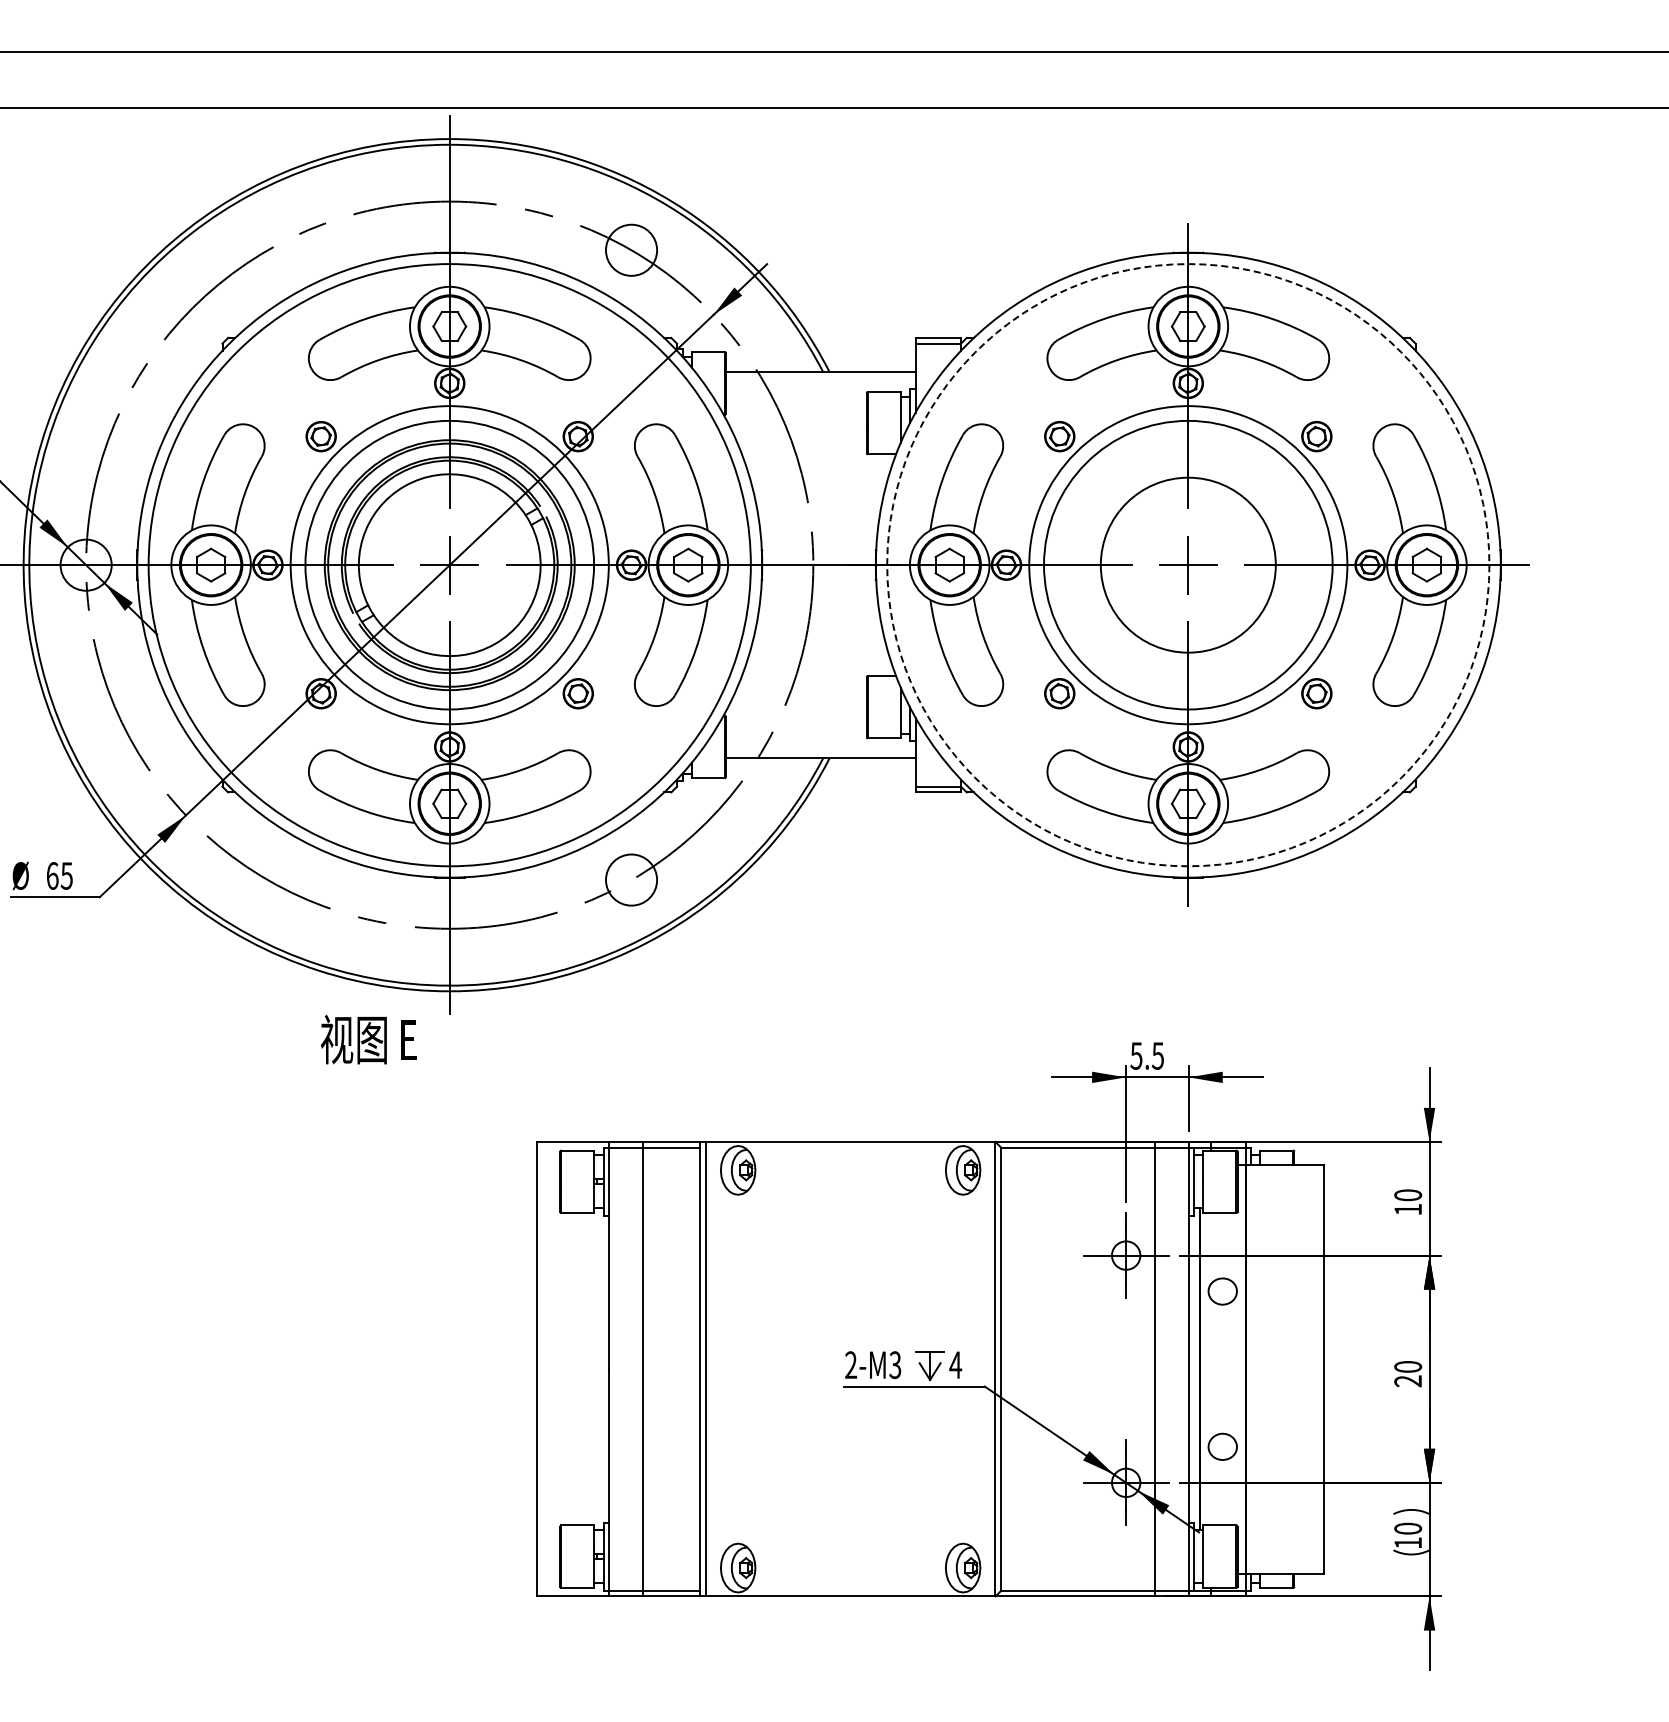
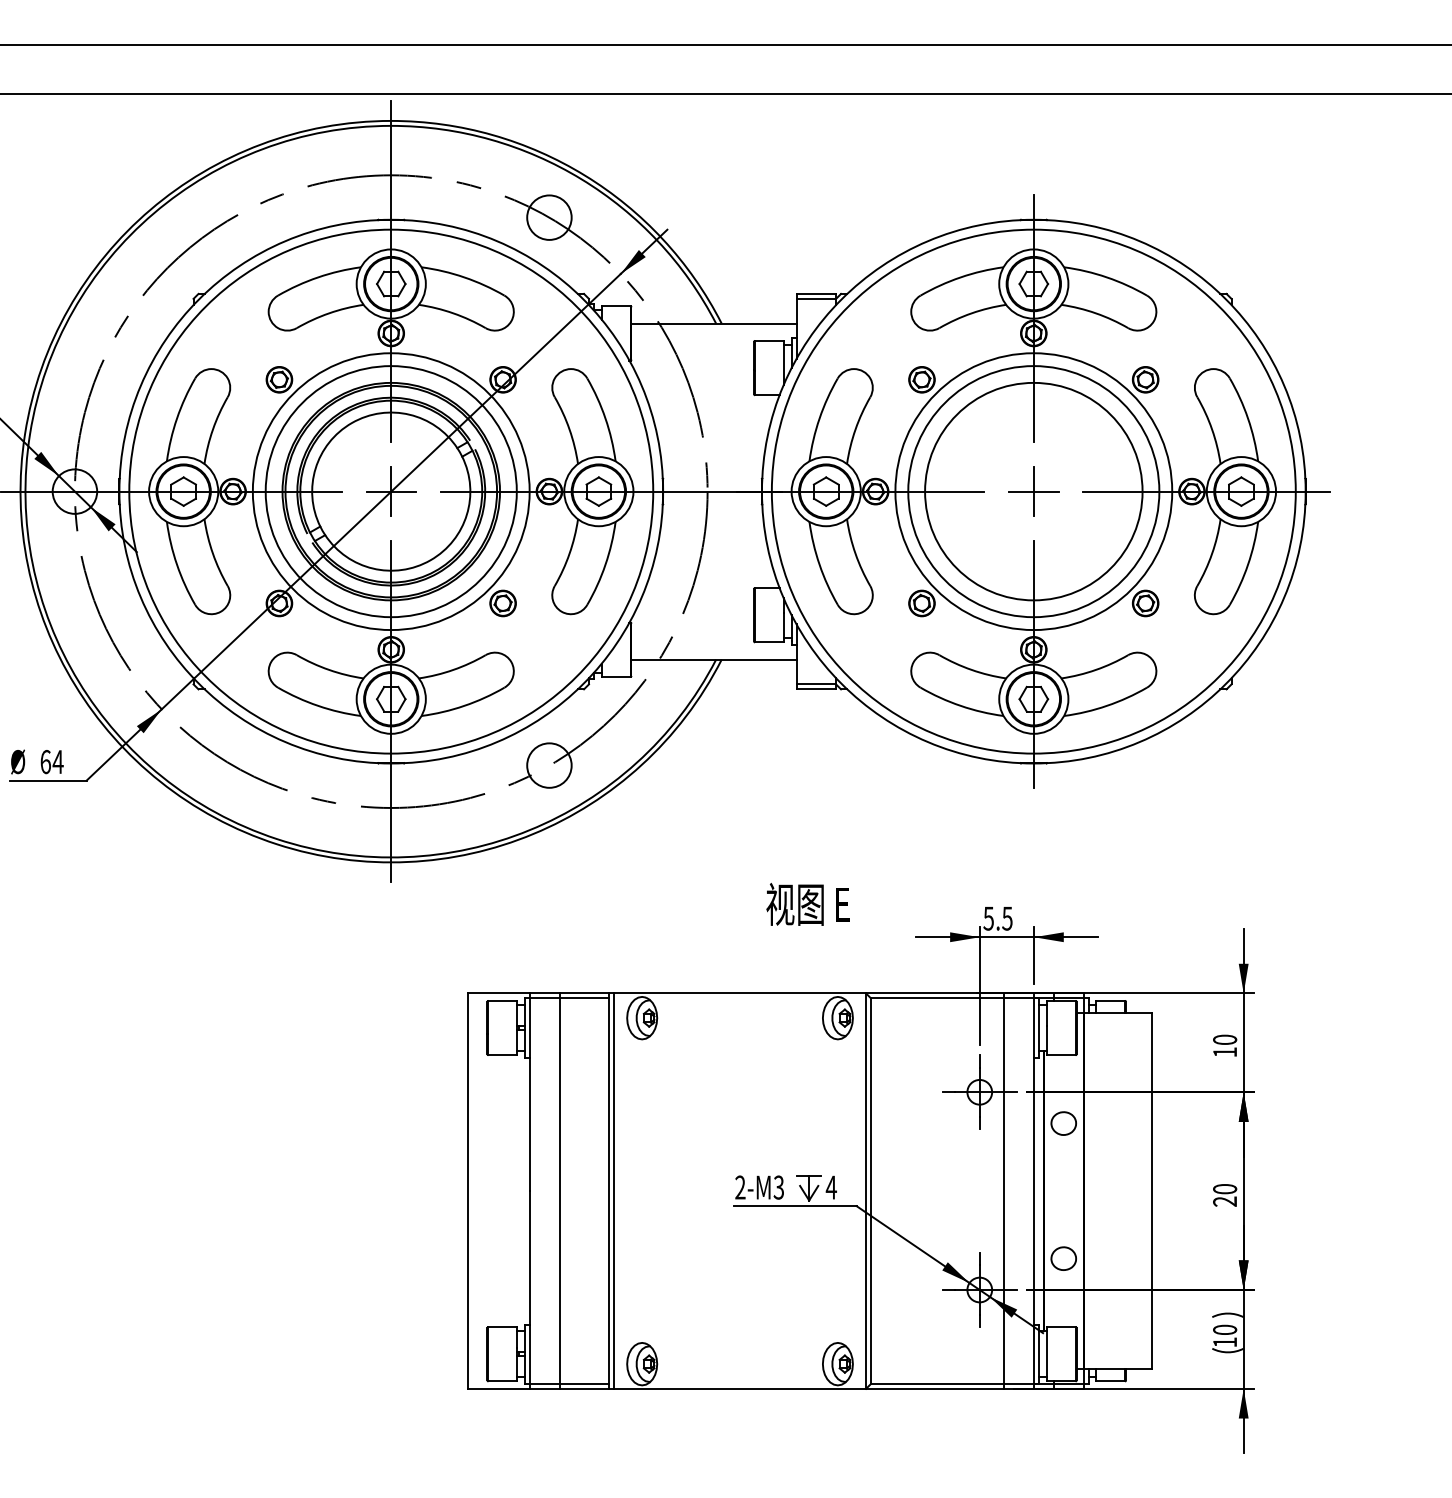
circle: (1188, 565) -> (1033, 491), dashed -> solid
circle: (1188, 565) -> (1033, 491), size x1.43
text: (66, 875) -> (57, 761), 65 -> 64
text: (368, 1039) -> (807, 904), moved

